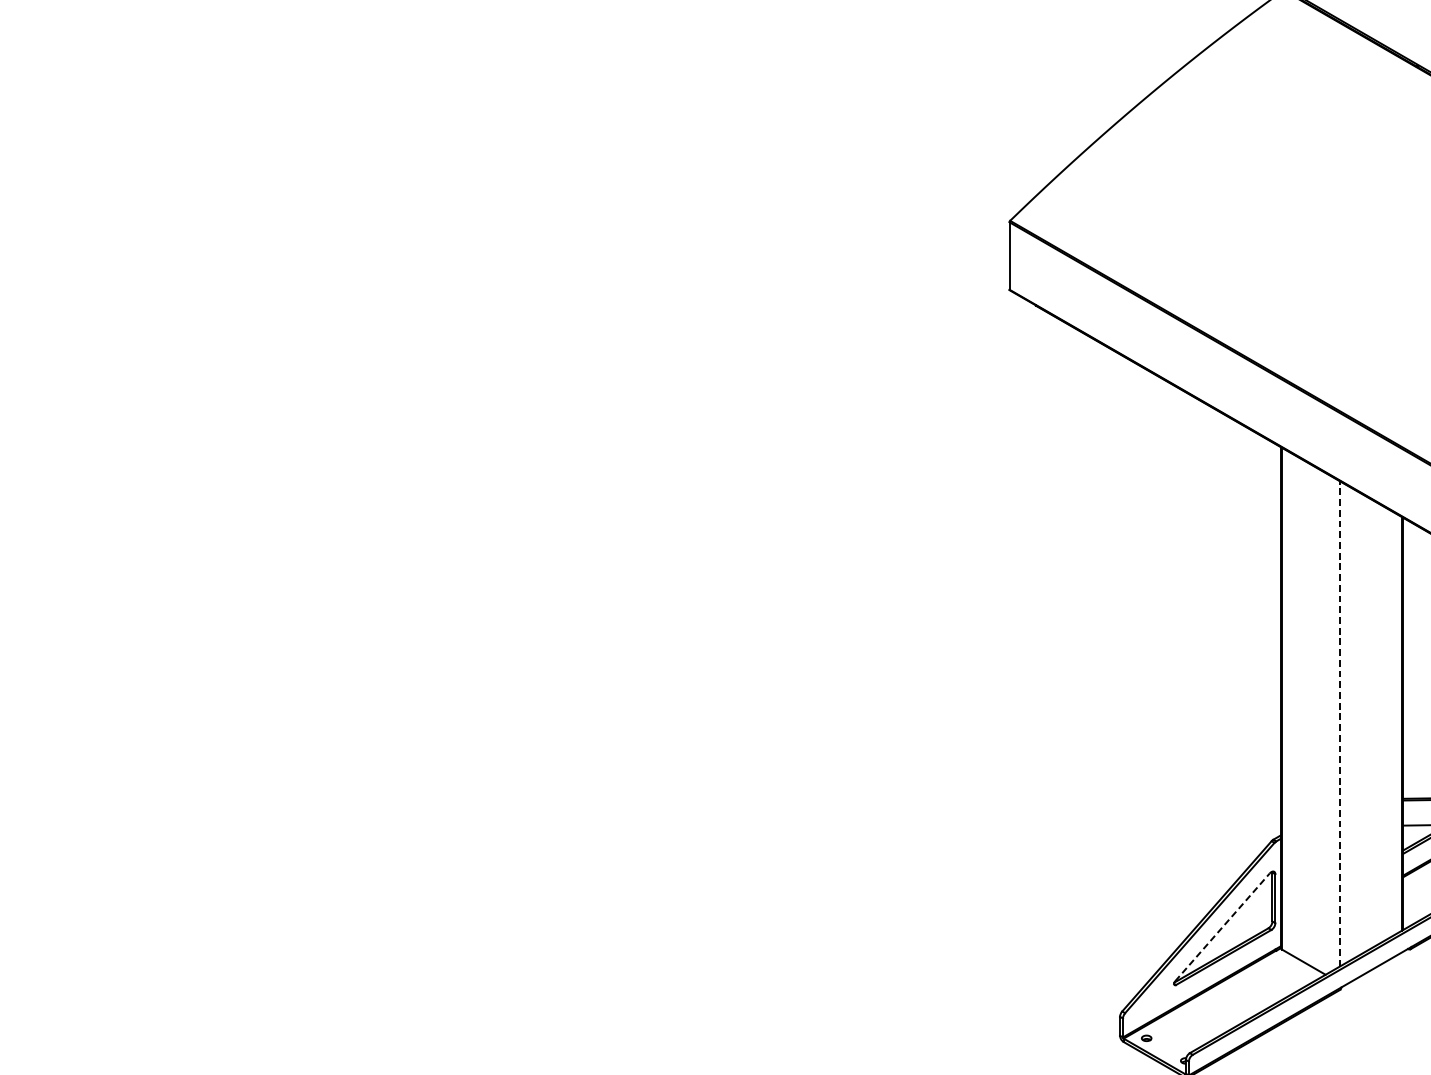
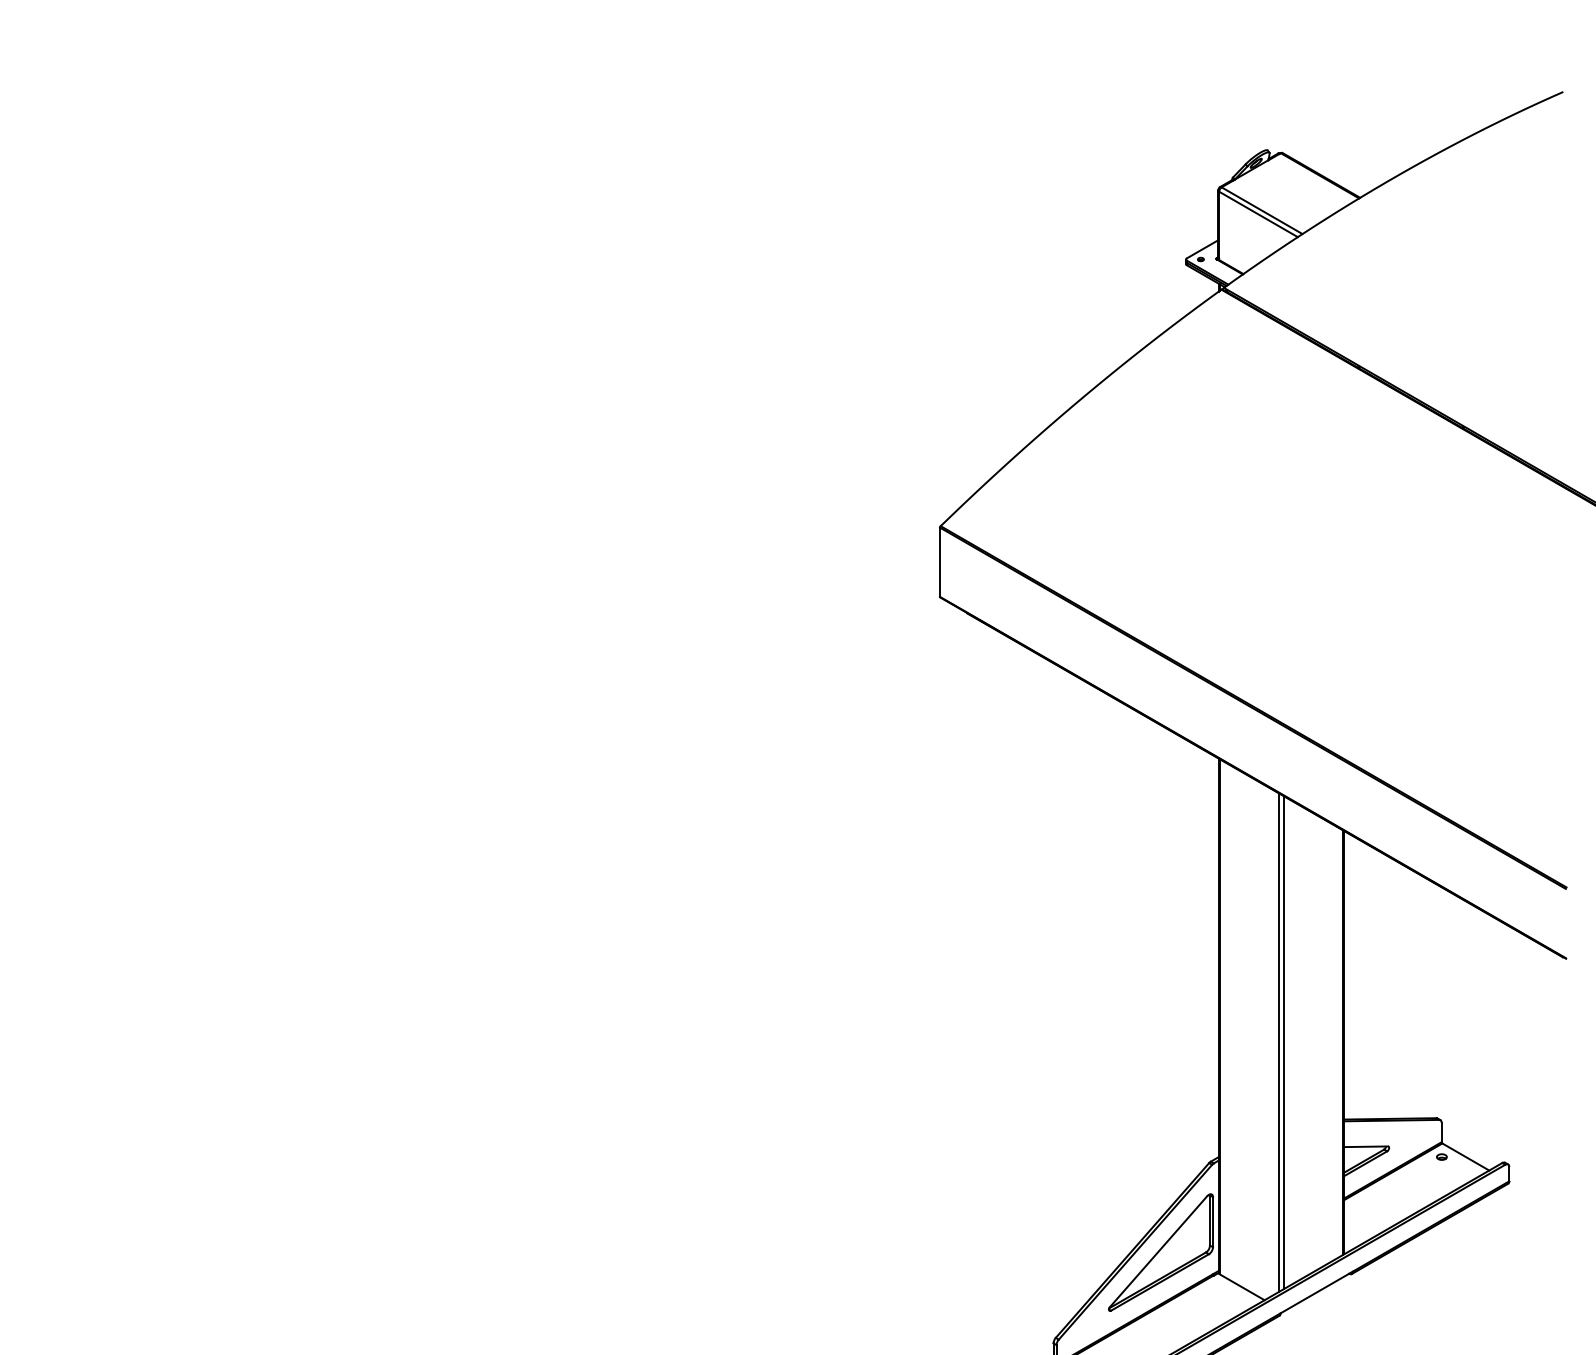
line: (1339, 723) -> (1278, 1042), dashed -> solid
line: (1344, 723) -> (1283, 1042), added
line: (1222, 927) -> (1158, 1251), dashed -> solid

